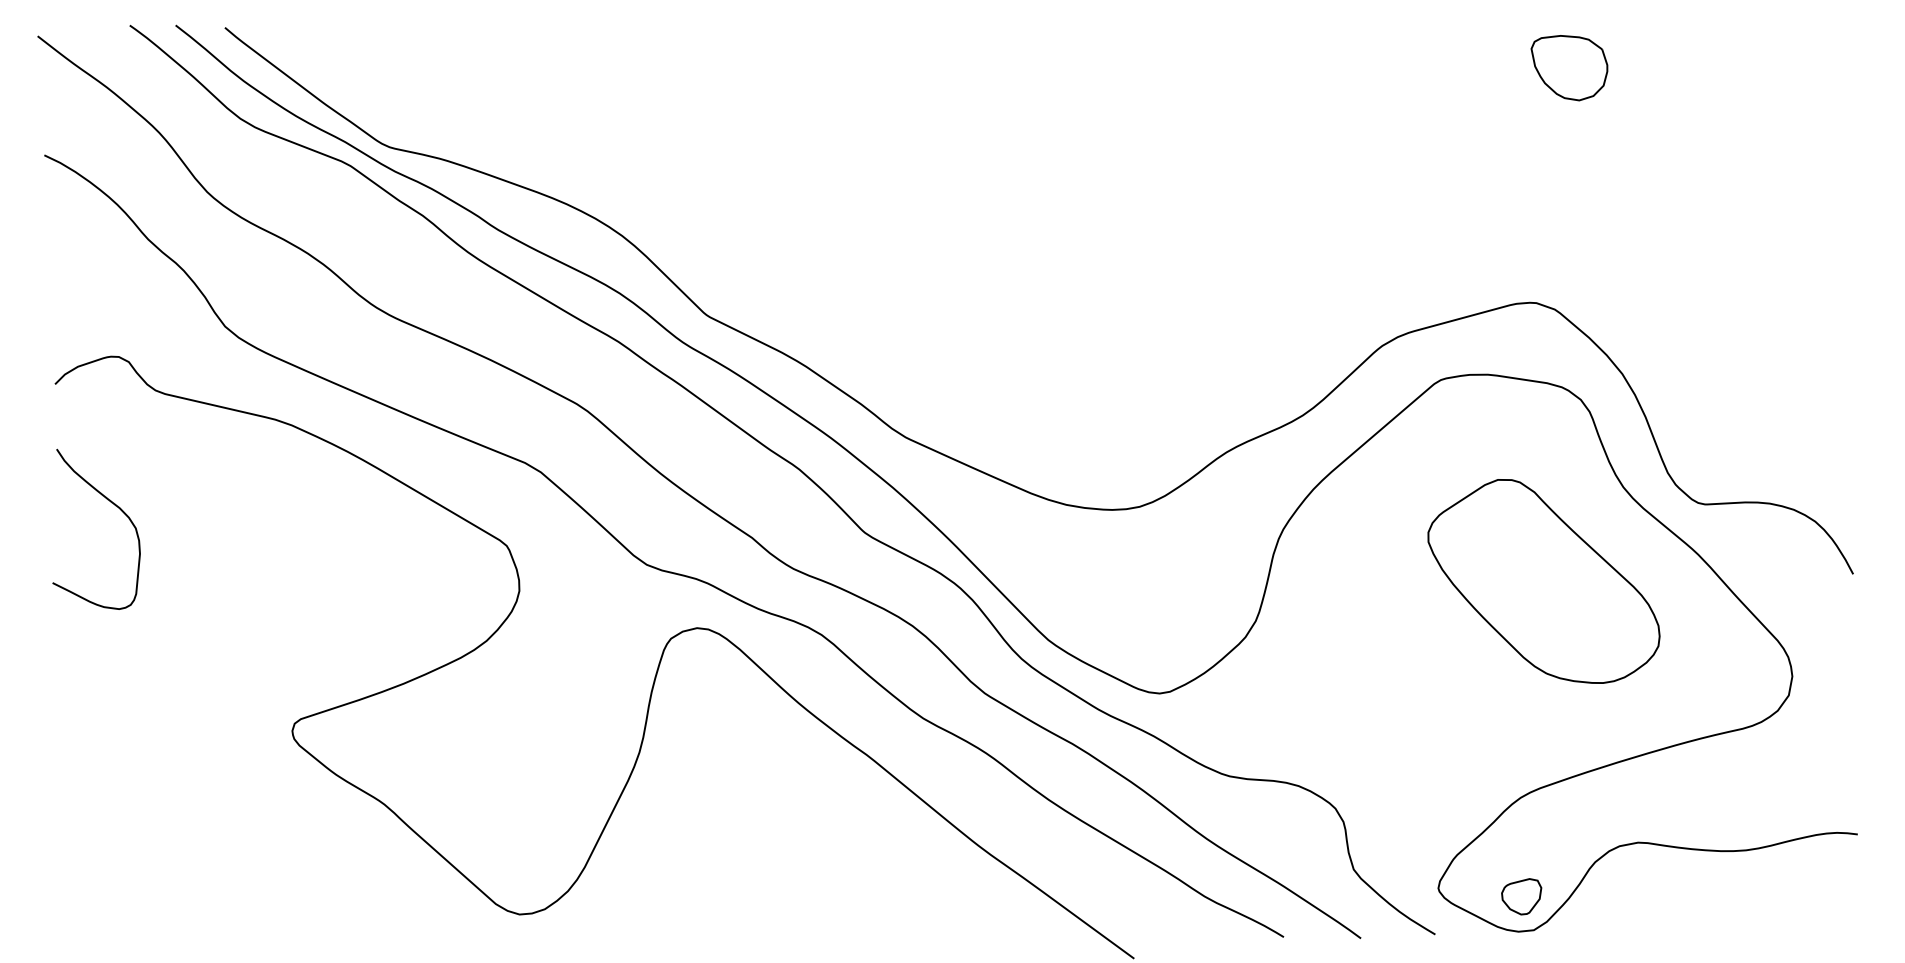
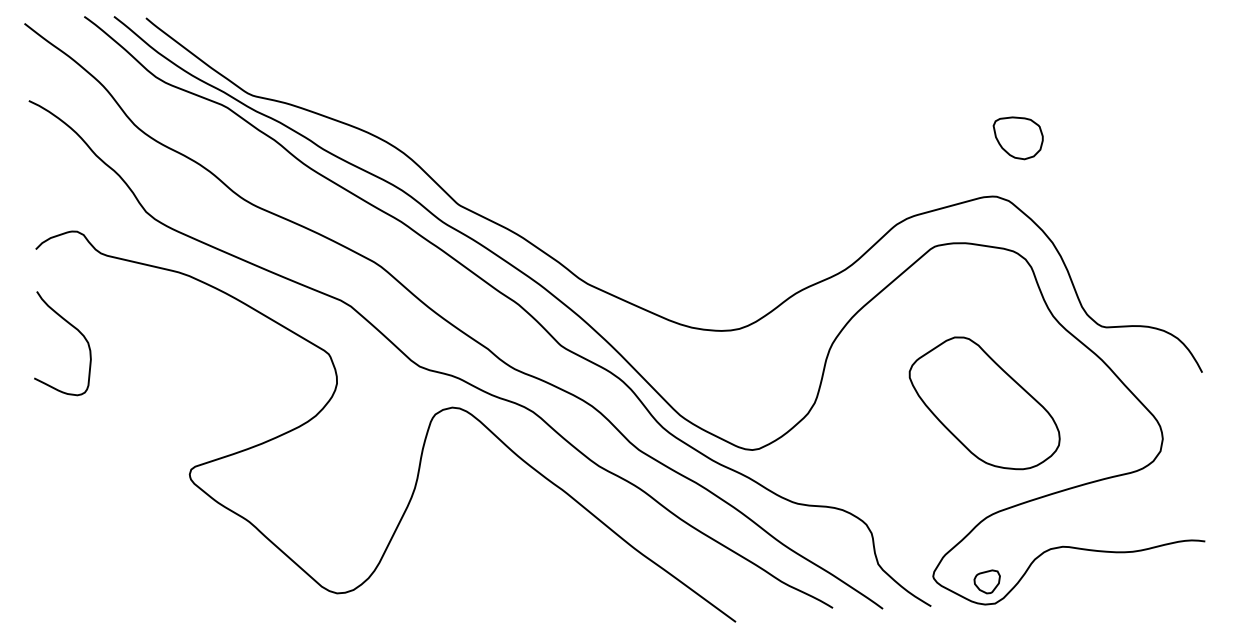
part: (1568, 68) -> (1017, 138), moved
part: (1543, 581) -> (984, 403), moved

